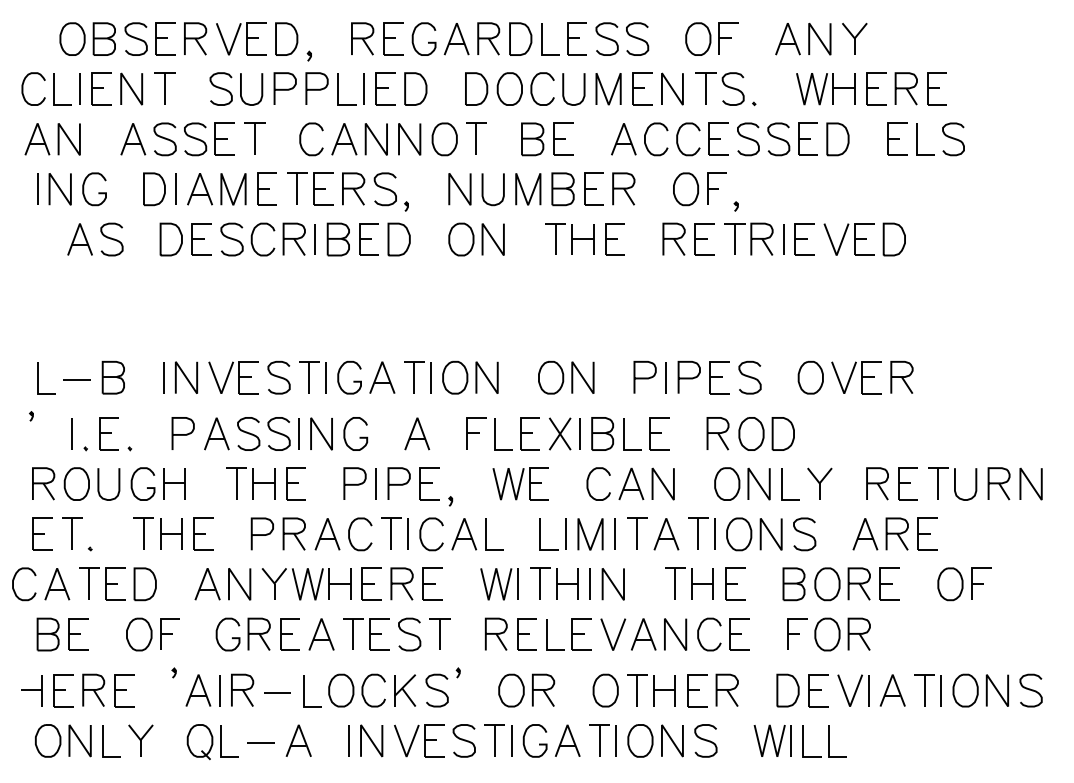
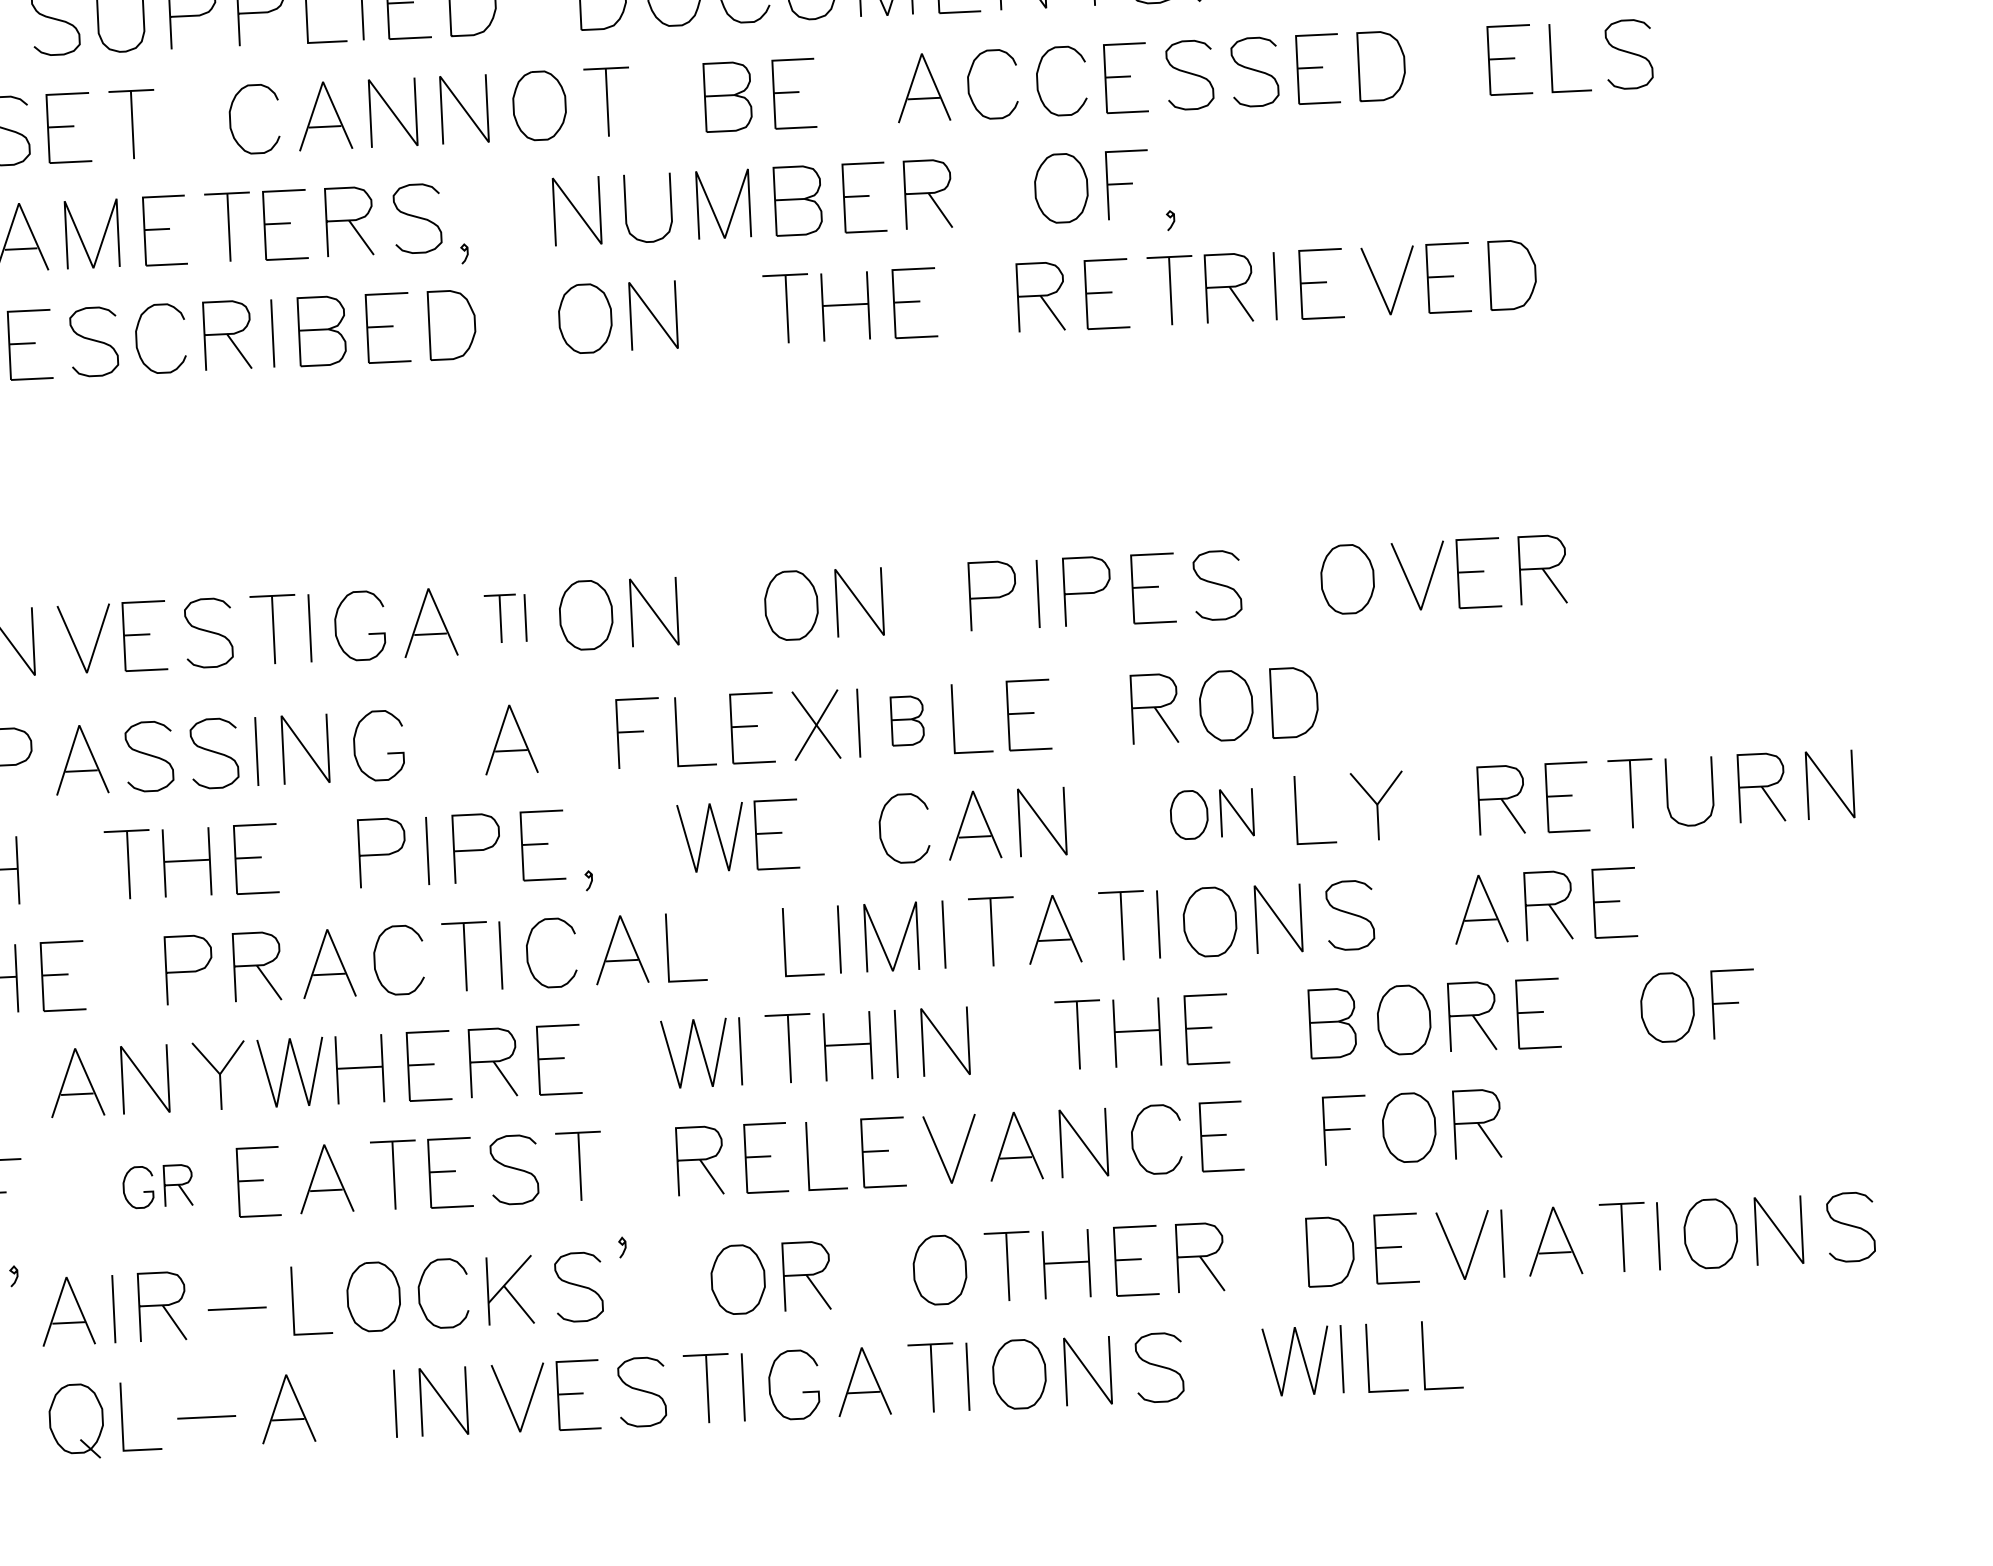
part: (417, 377) -> (505, 618), size x0.7
part: (602, 433) -> (907, 719), size x0.7
part: (742, 483) -> (1212, 812), size x0.7
part: (242, 634) -> (156, 1186), size x0.6

